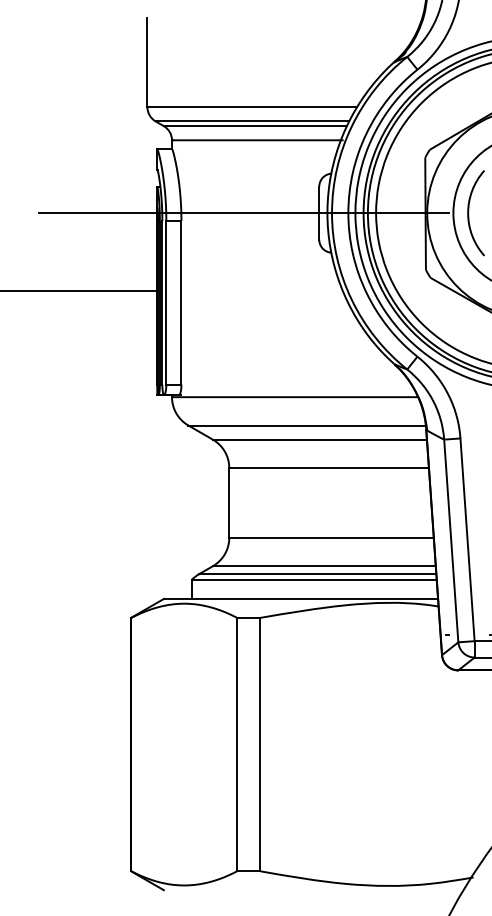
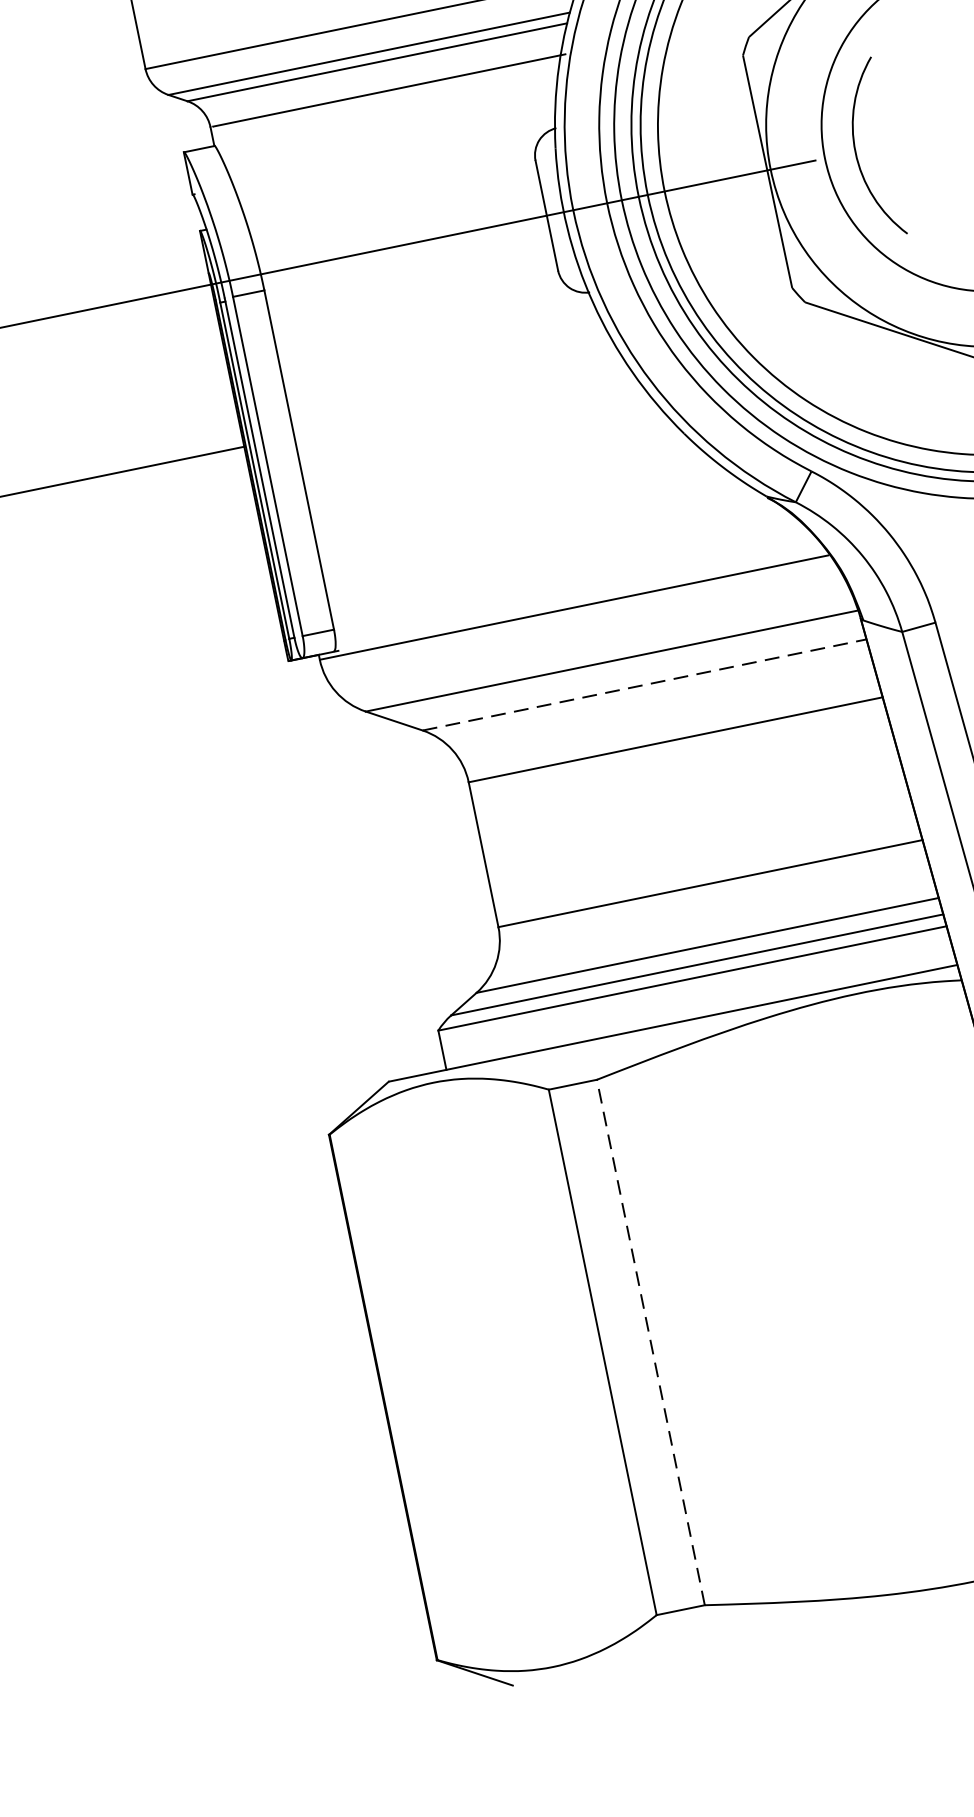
line: (320, 439) -> (645, 684), solid -> dashed
line: (260, 744) -> (651, 1342), solid -> dashed

